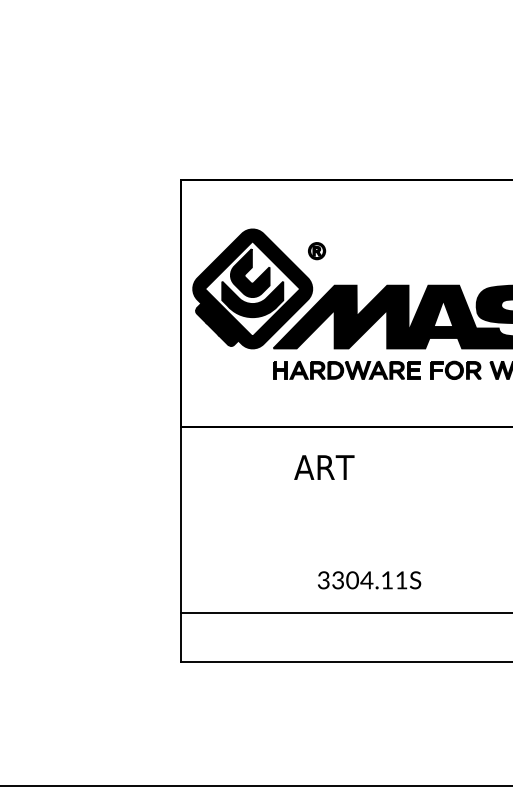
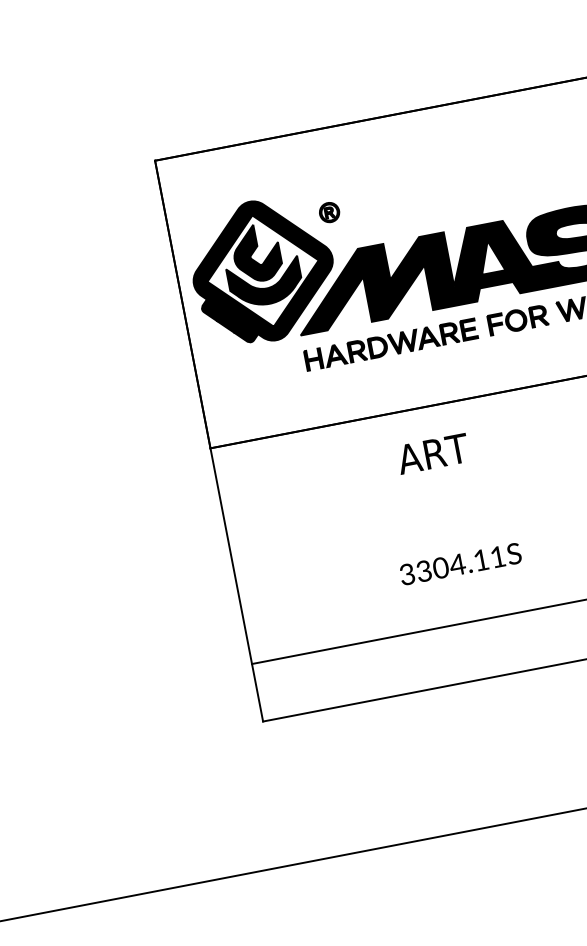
text: (324, 467) -> (433, 453), moved
text: (369, 580) -> (460, 564), moved

